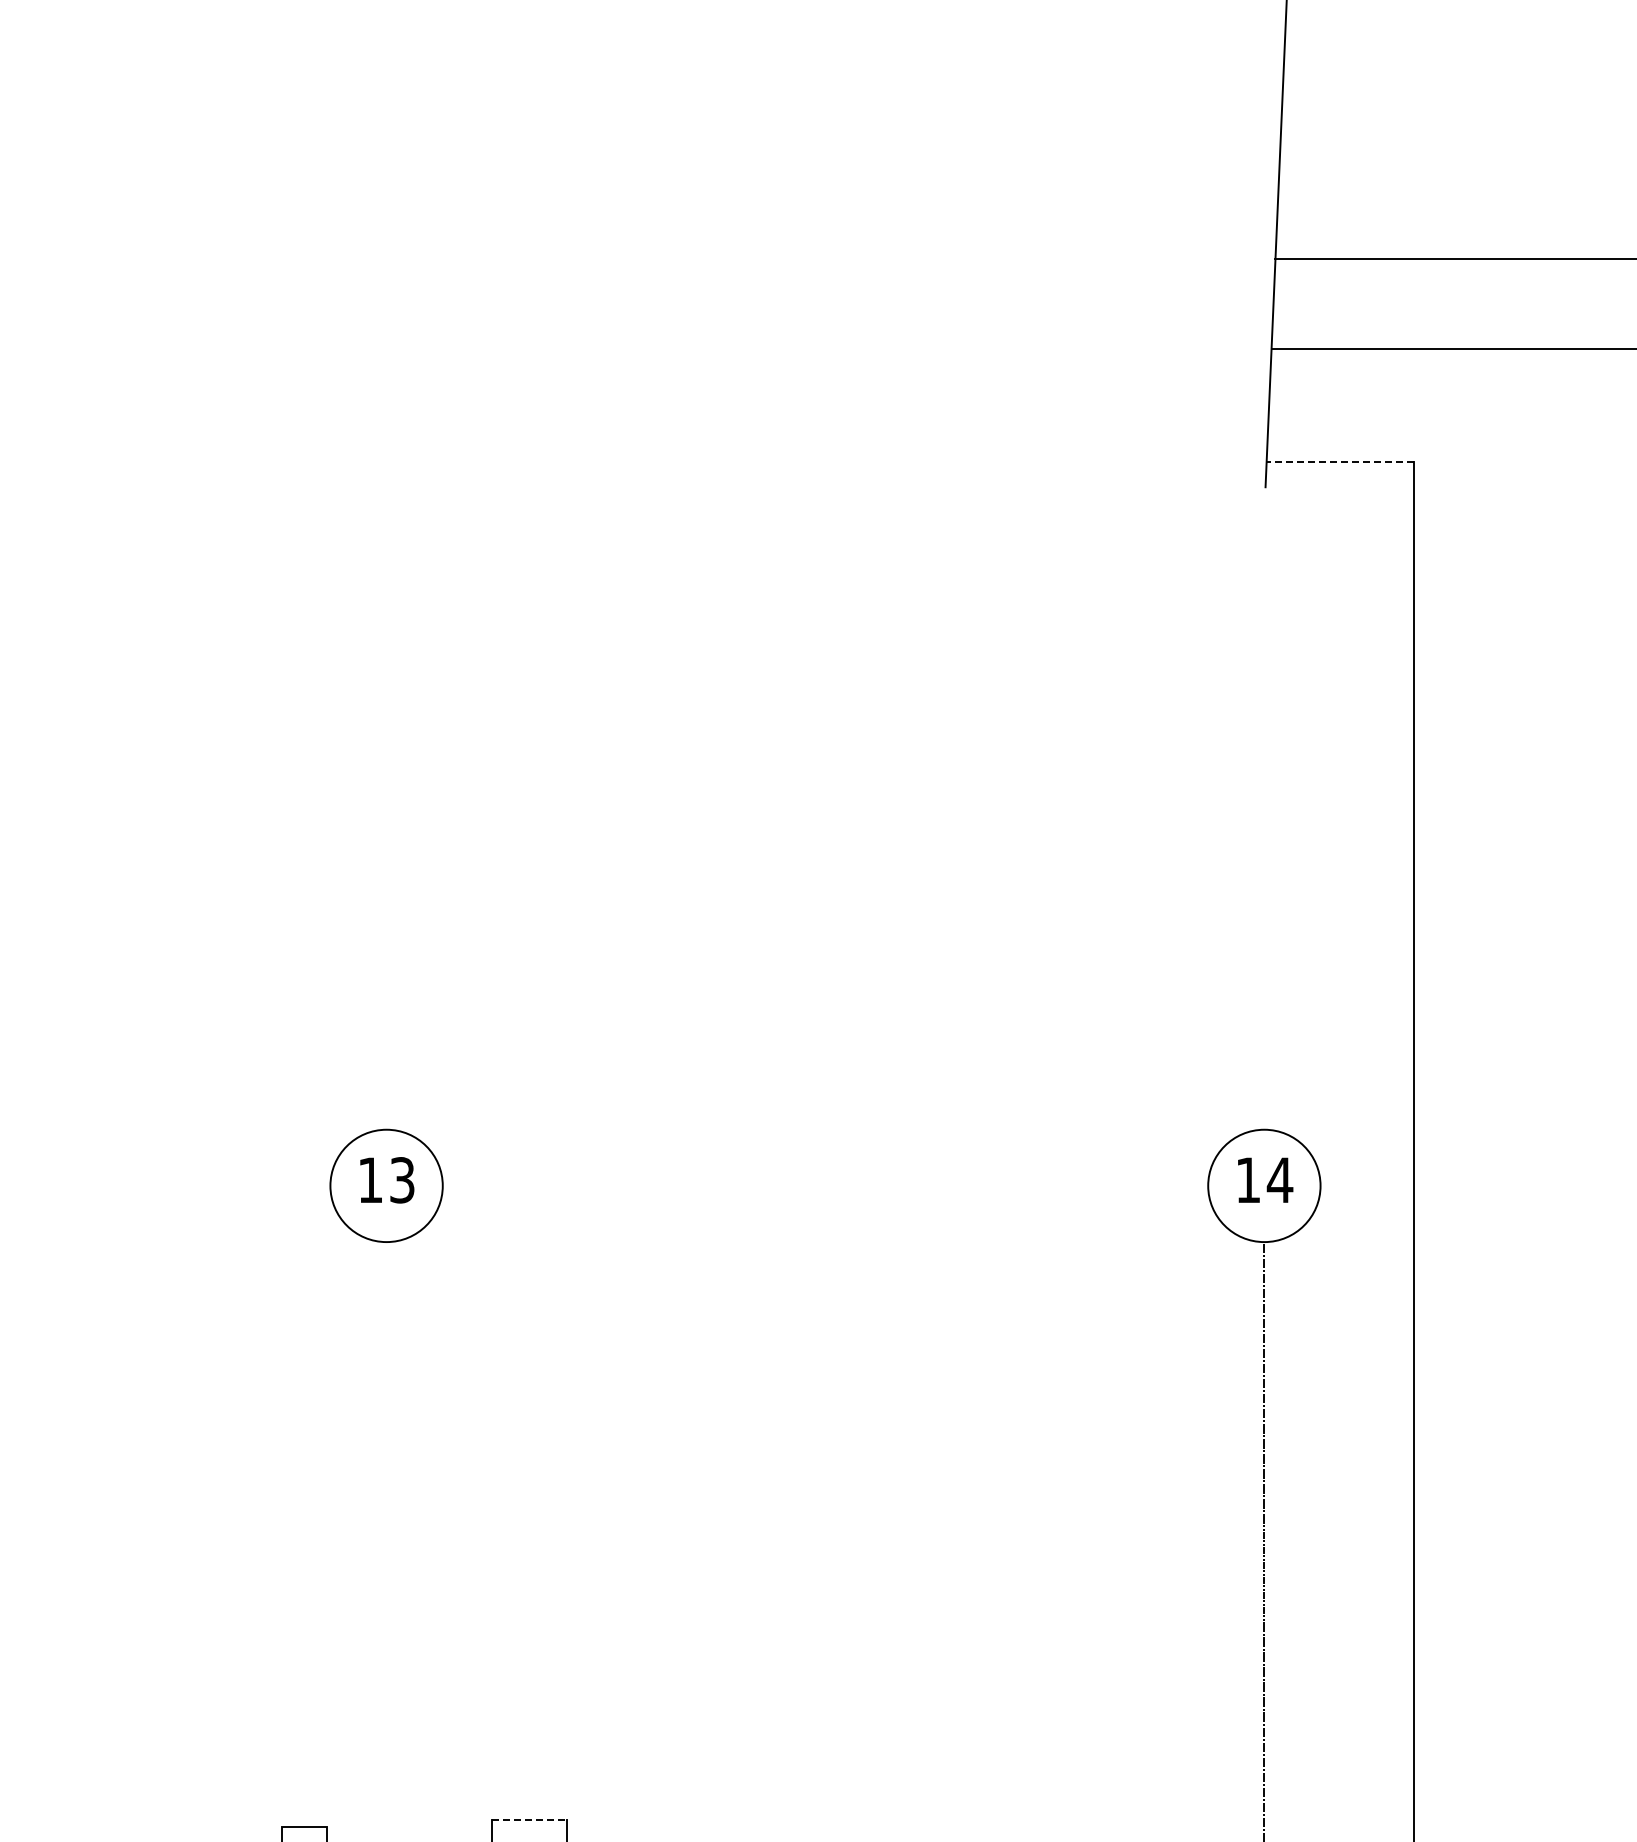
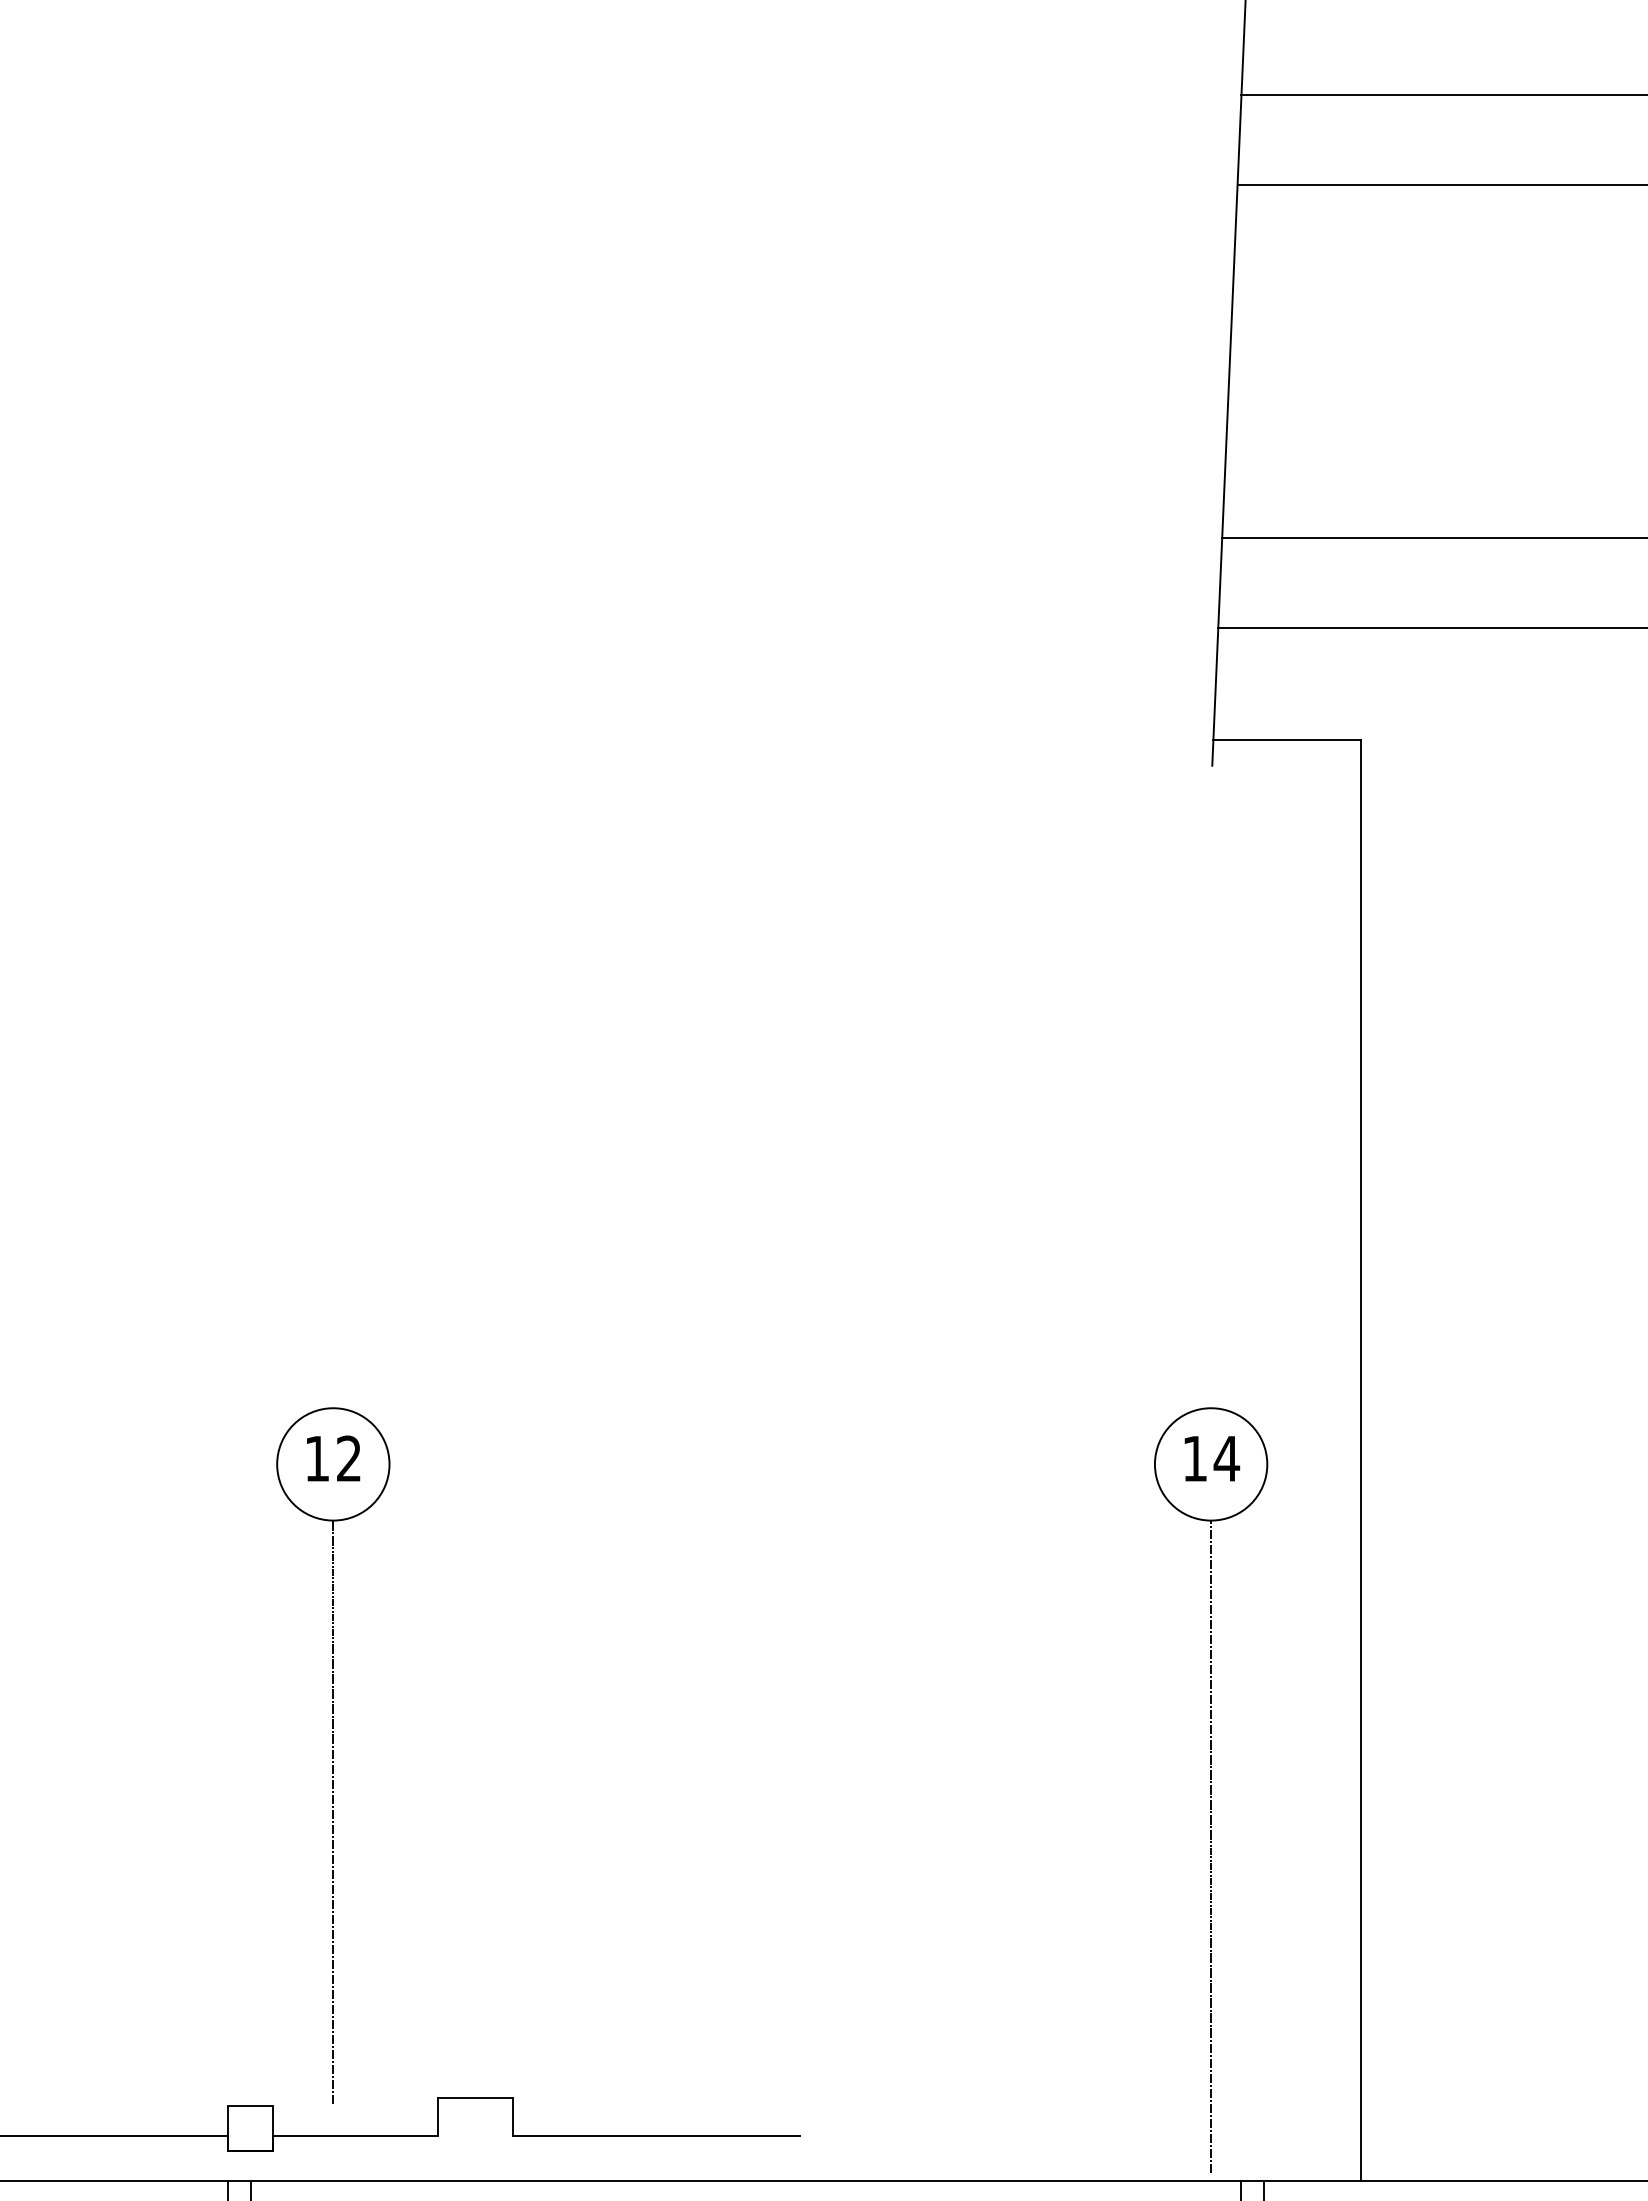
line: (1340, 462) -> (1287, 740), dashed -> solid
text: (402, 1180) -> (349, 1458), 13 -> 12
line: (386, 1534) -> (333, 1812), added
line: (528, 1820) -> (475, 2098), dashed -> solid

